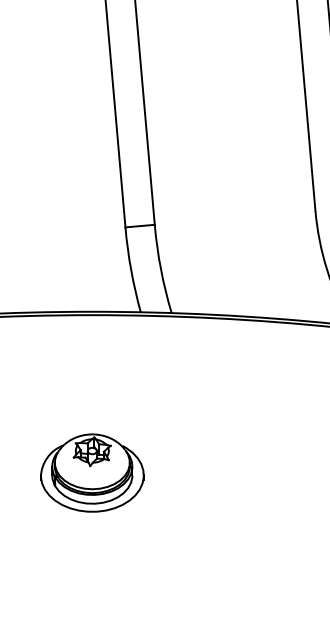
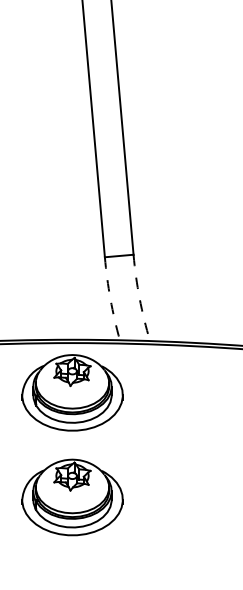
arc: (160, 269) -> (139, 298), solid -> dashed
arc: (131, 270) -> (110, 299), solid -> dashed
part: (92, 365) -> (72, 392), added

